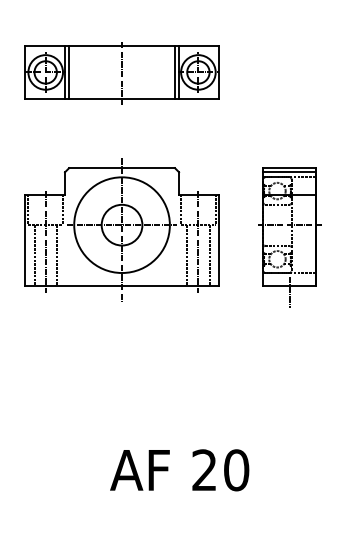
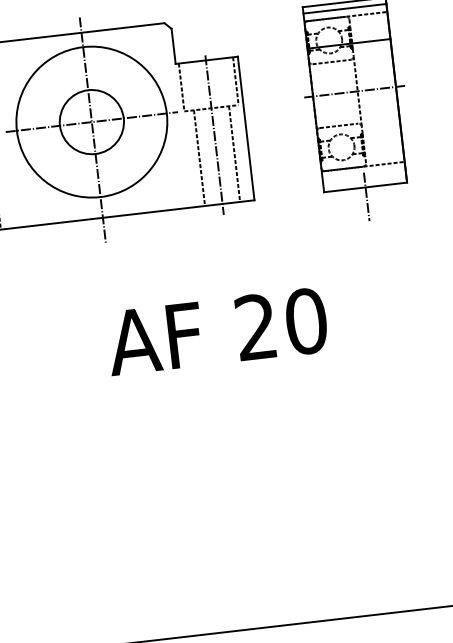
text: (179, 470) -> (216, 332), moved

